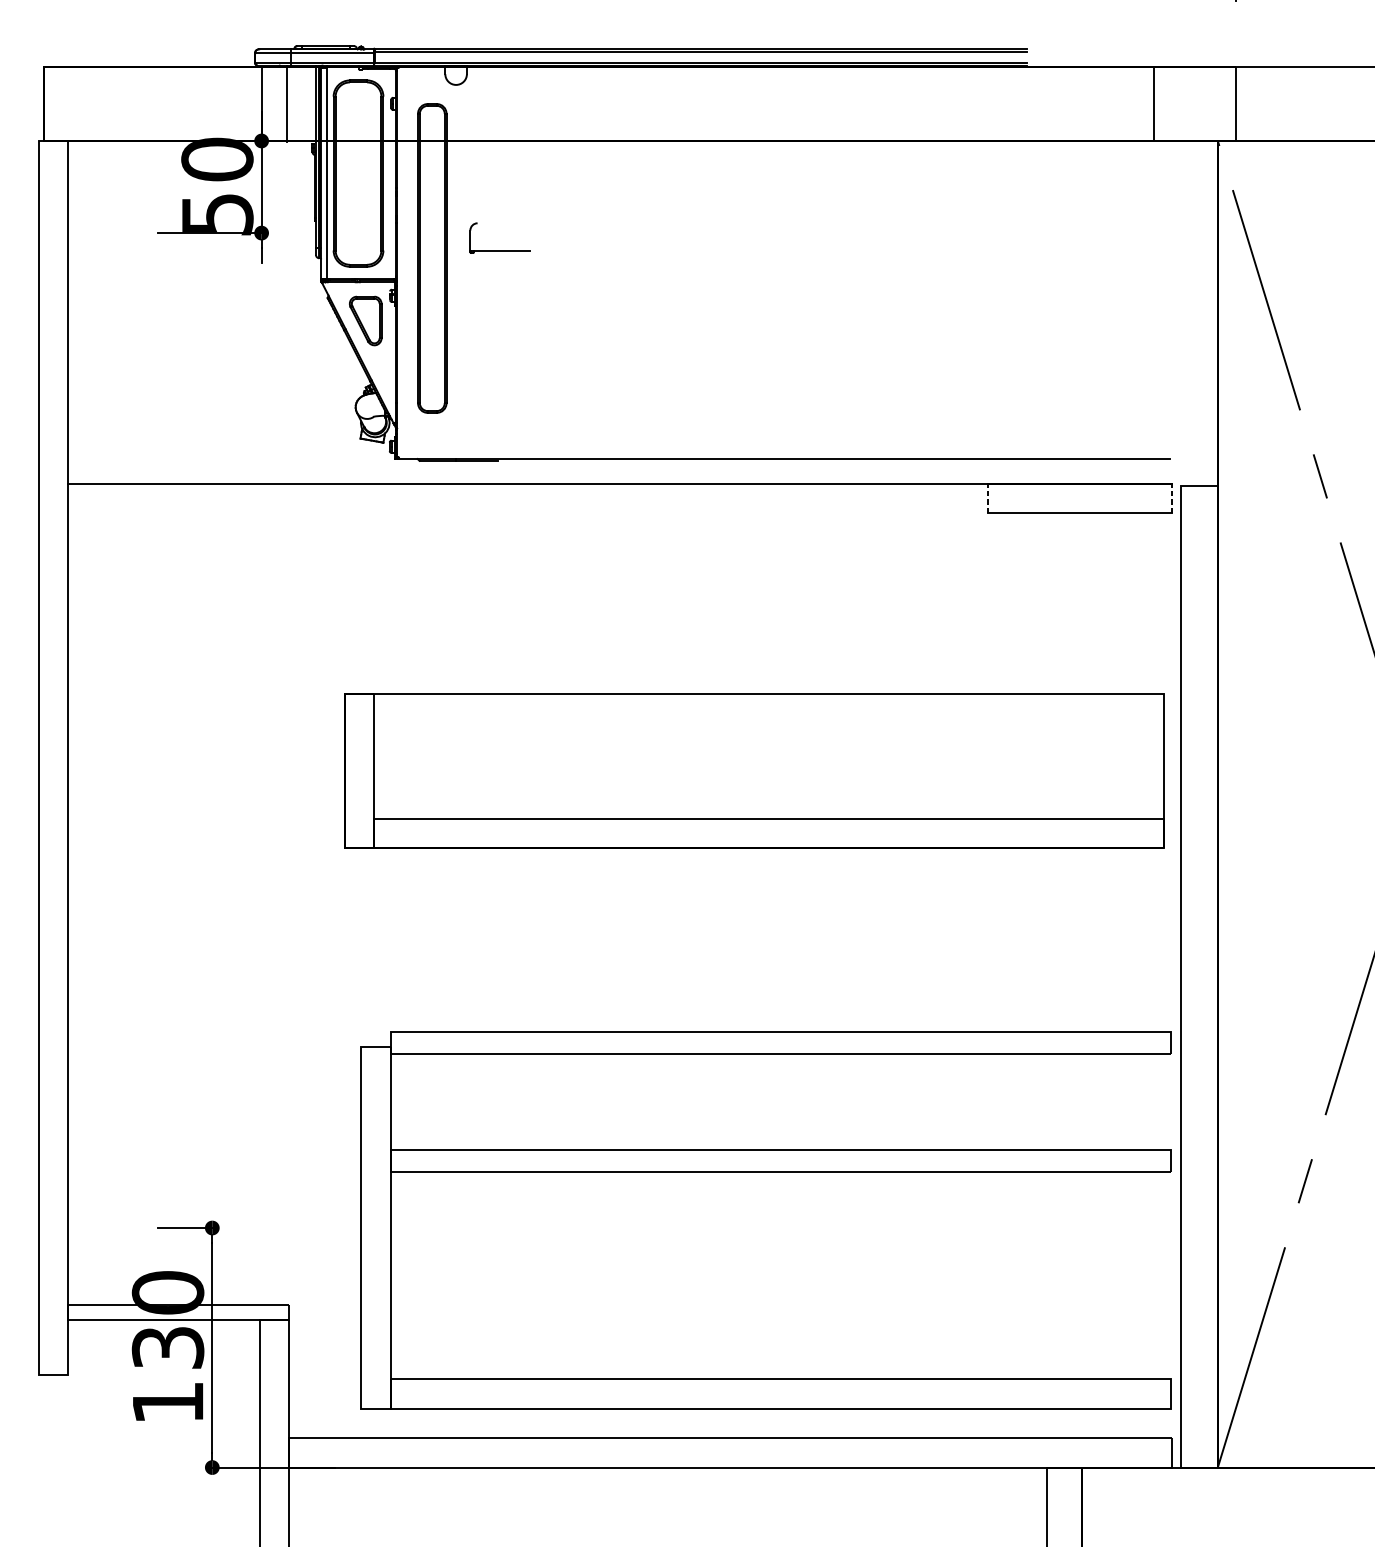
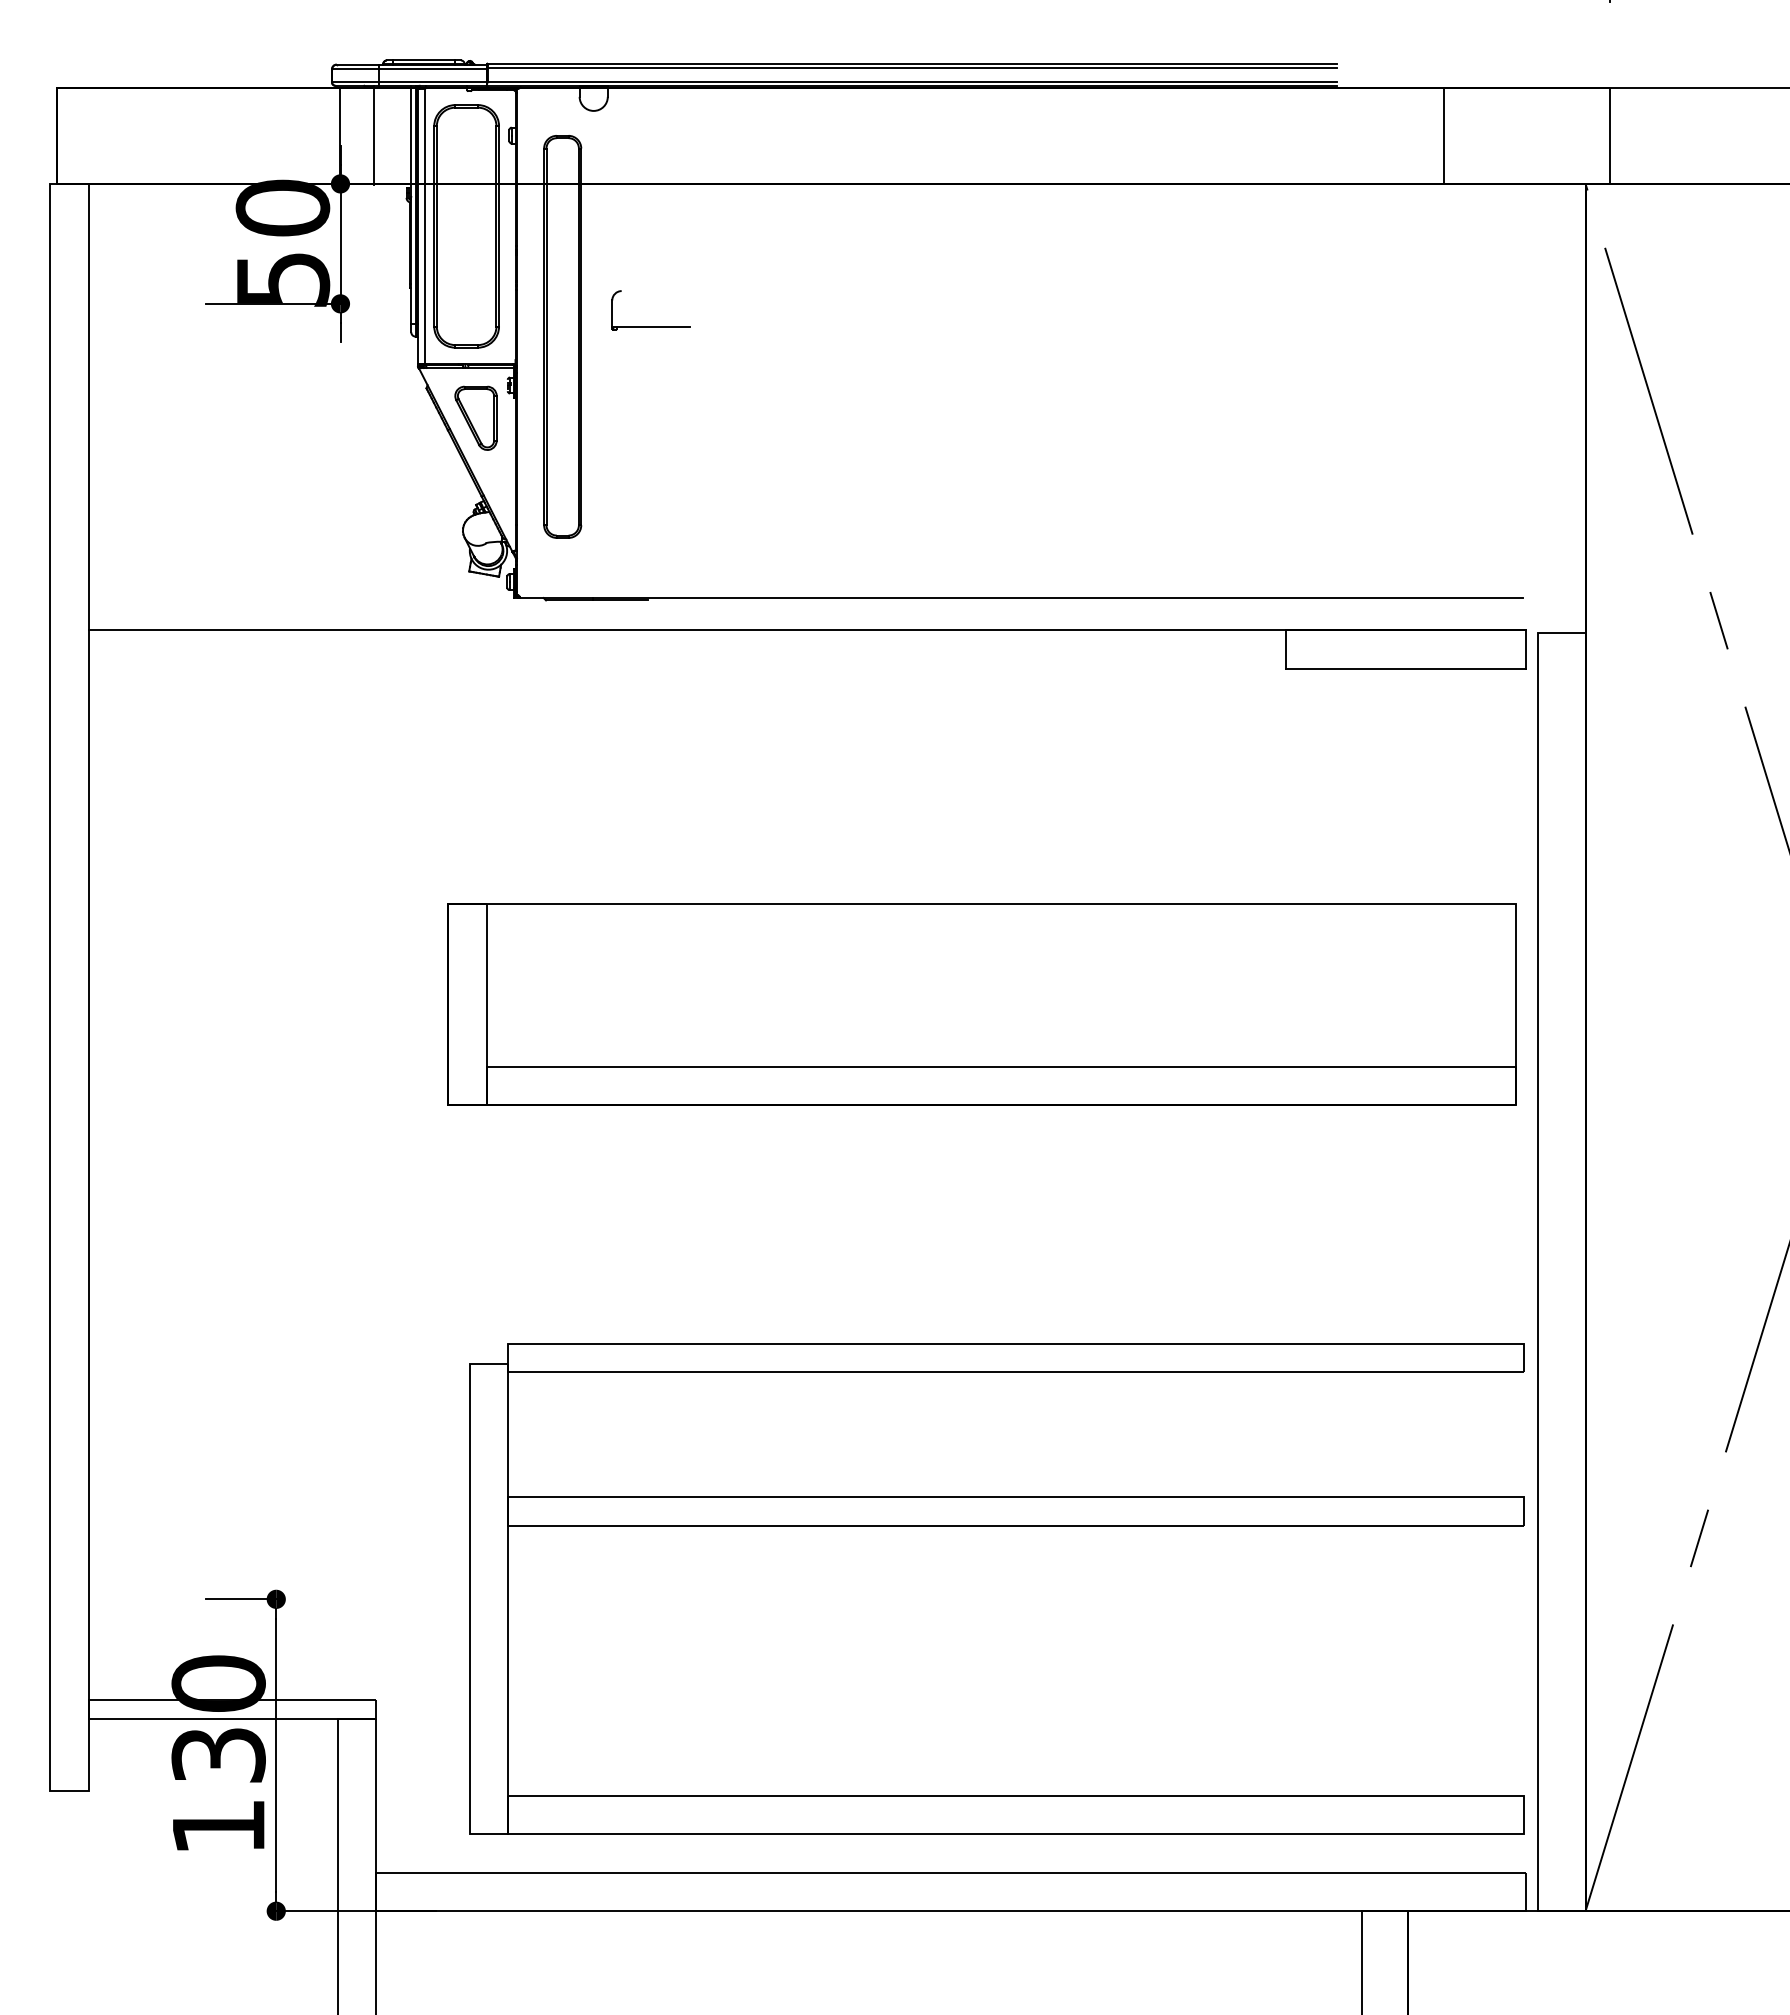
line: (1154, 103) -> (1444, 135), moved
line: (987, 497) -> (1285, 648), dashed -> solid
line: (1171, 497) -> (1525, 648), dashed -> solid

